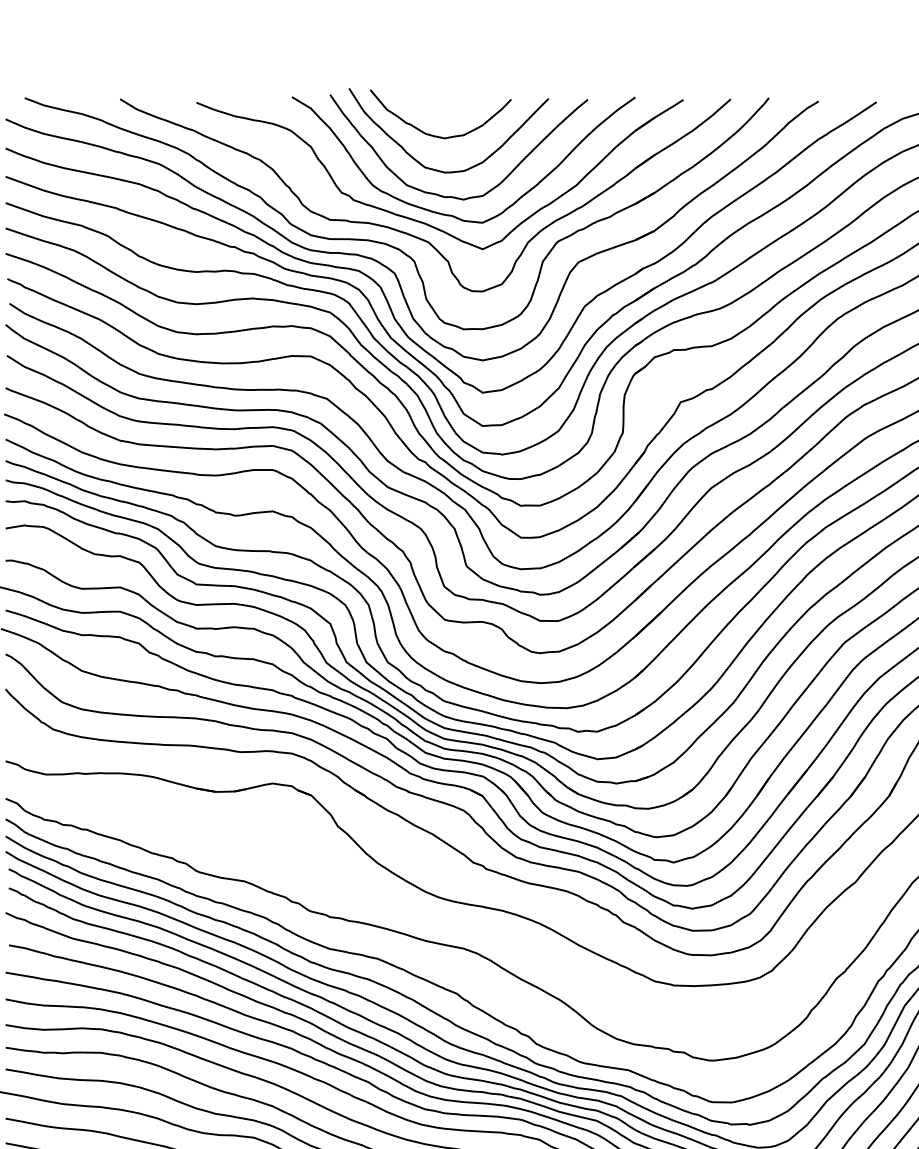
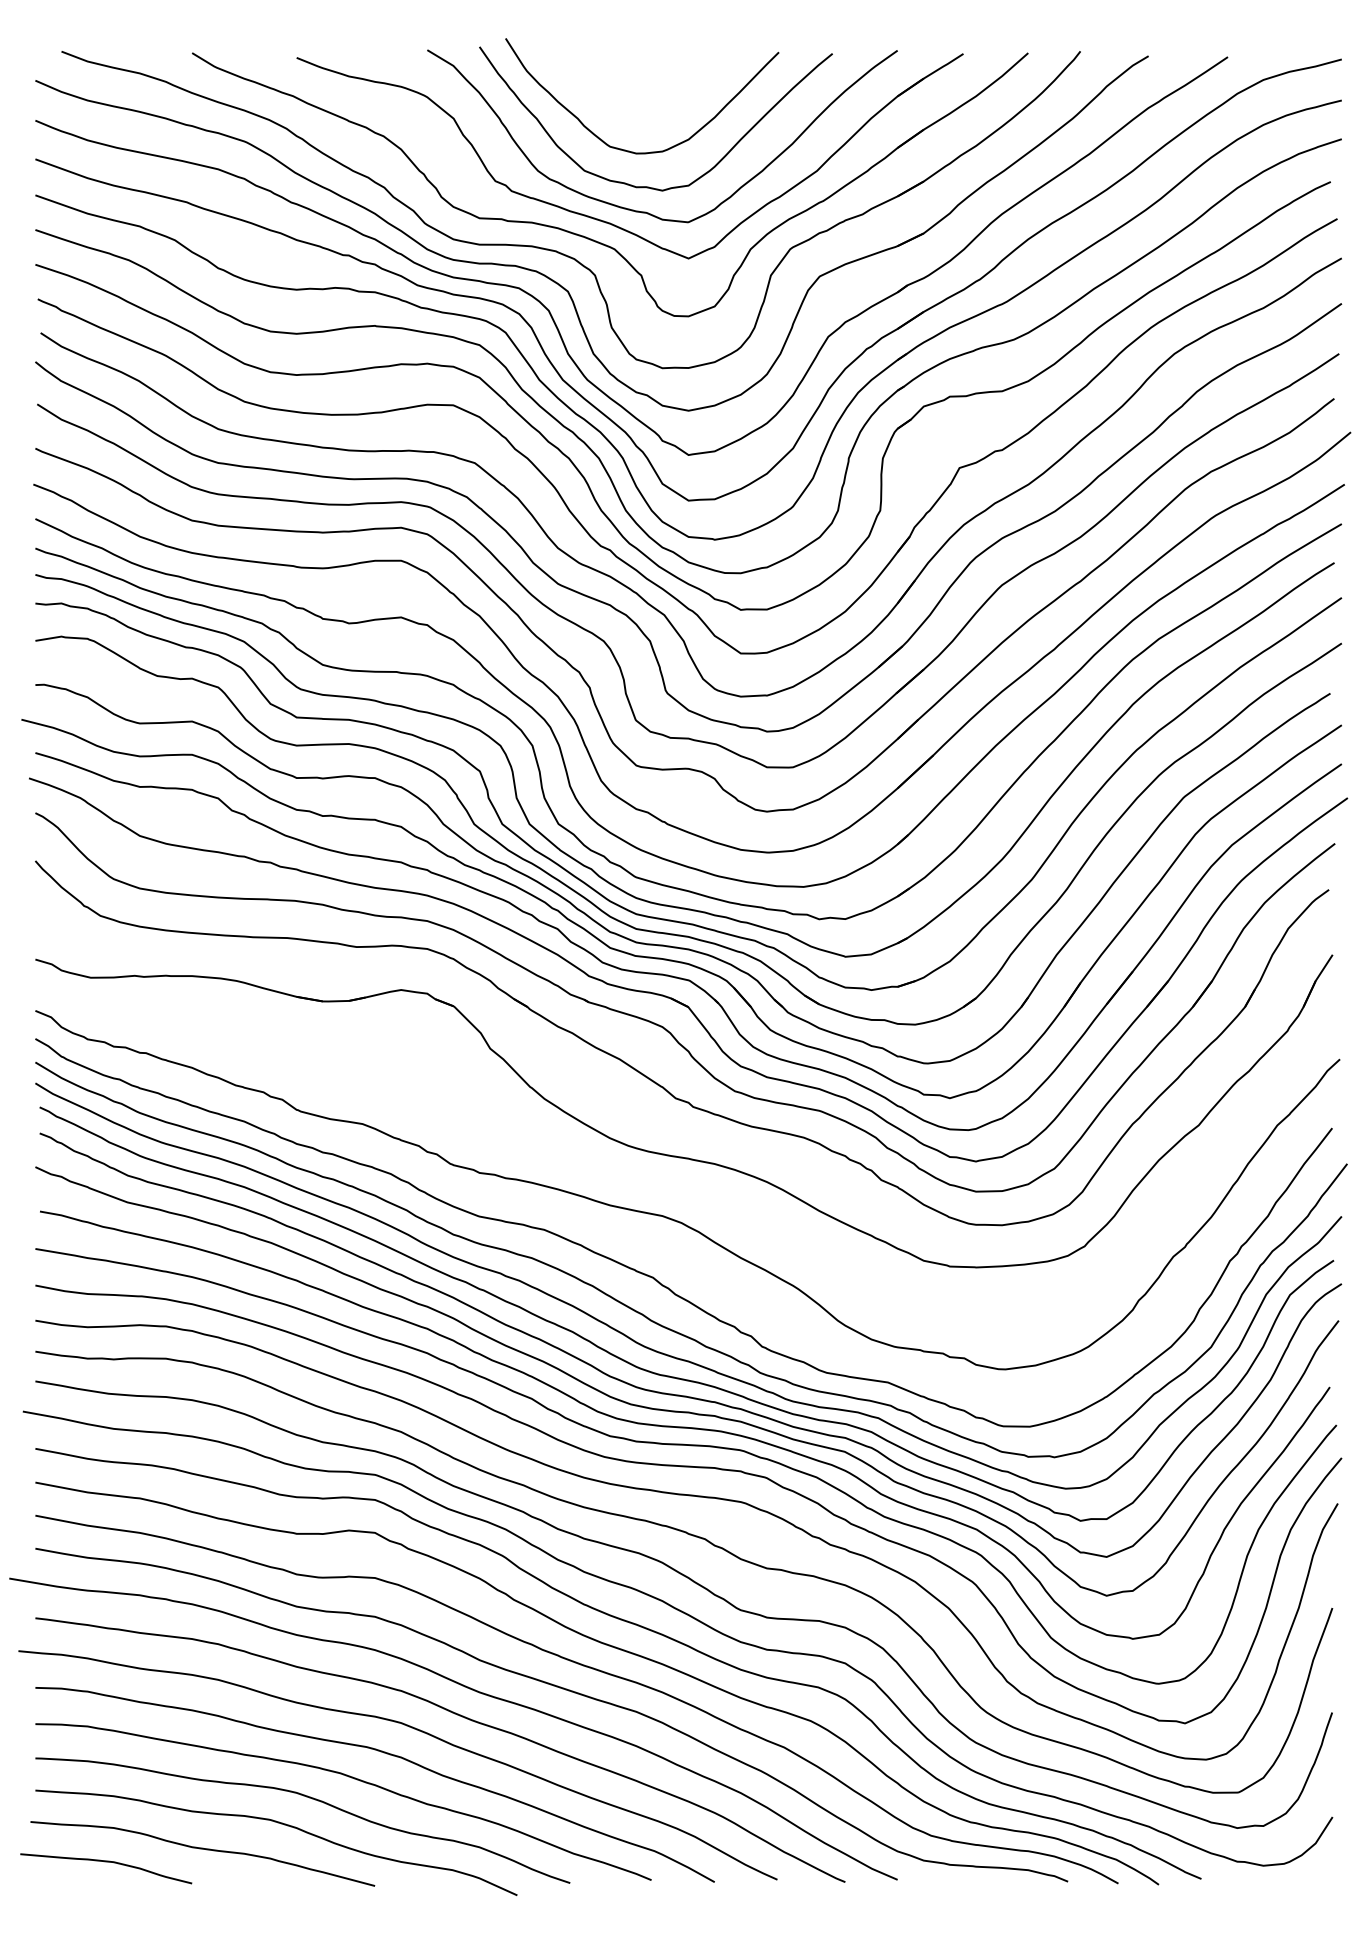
curve: (434, 135) -> (622, 102), removed

